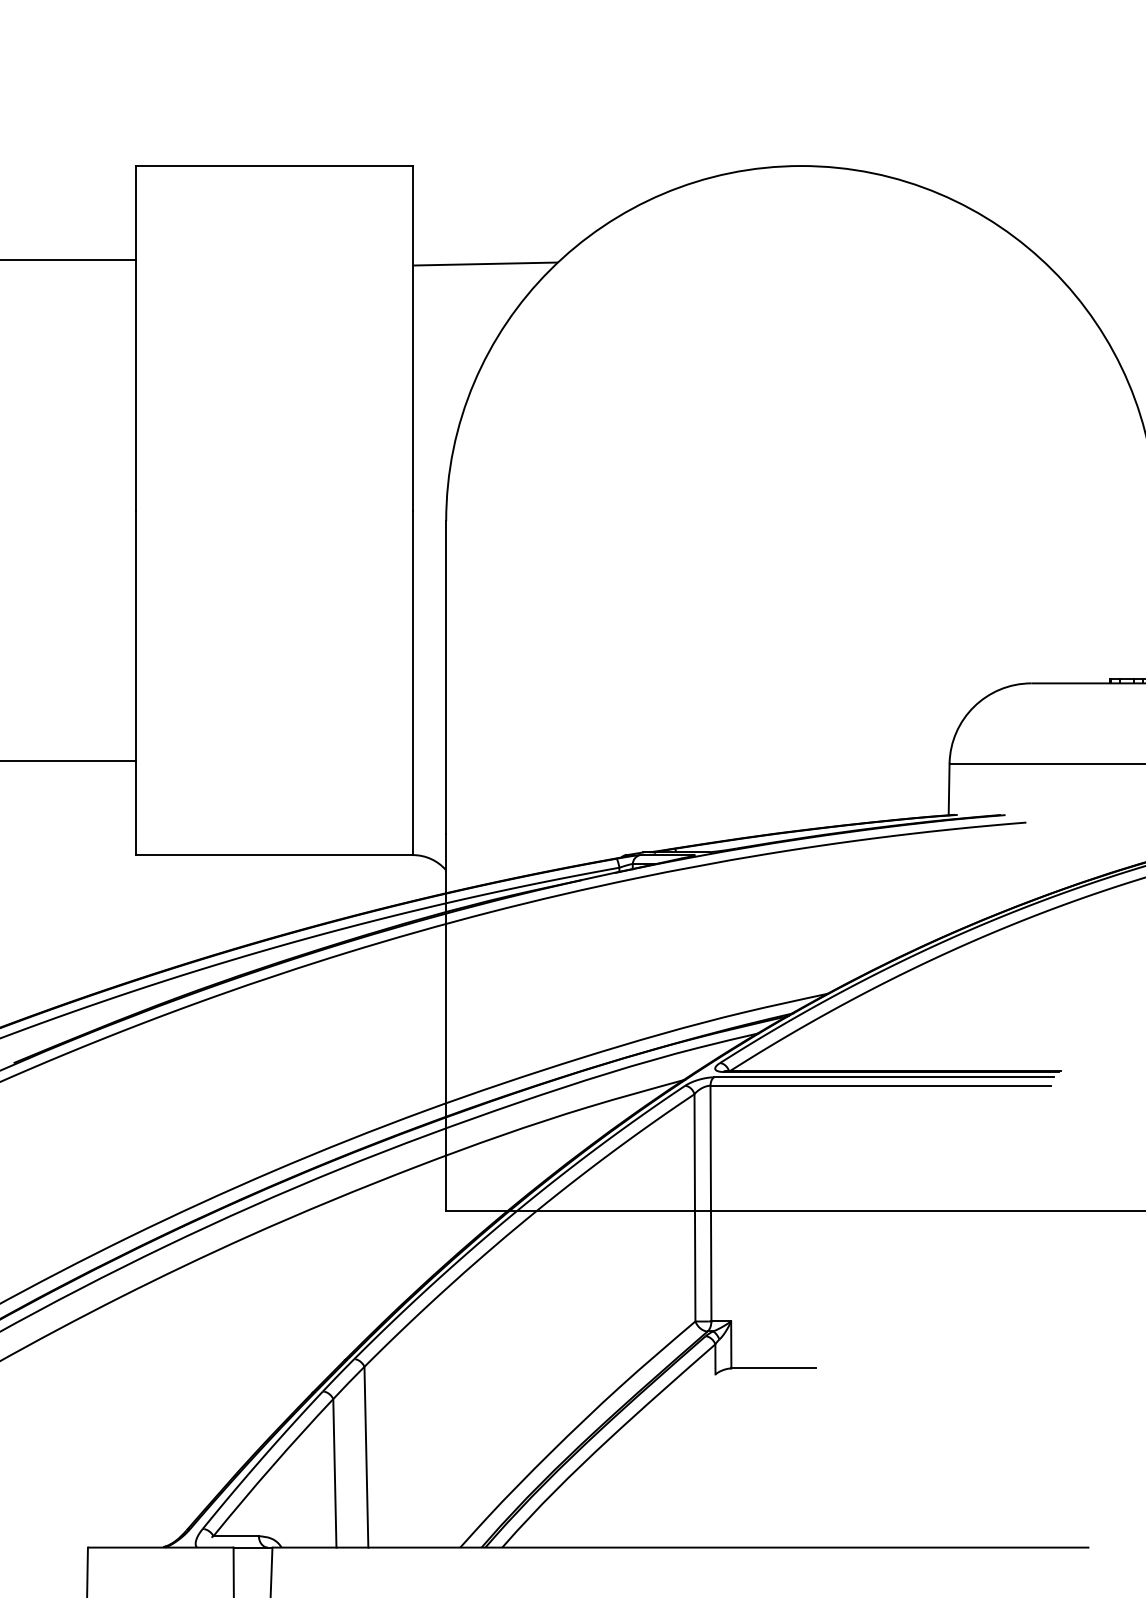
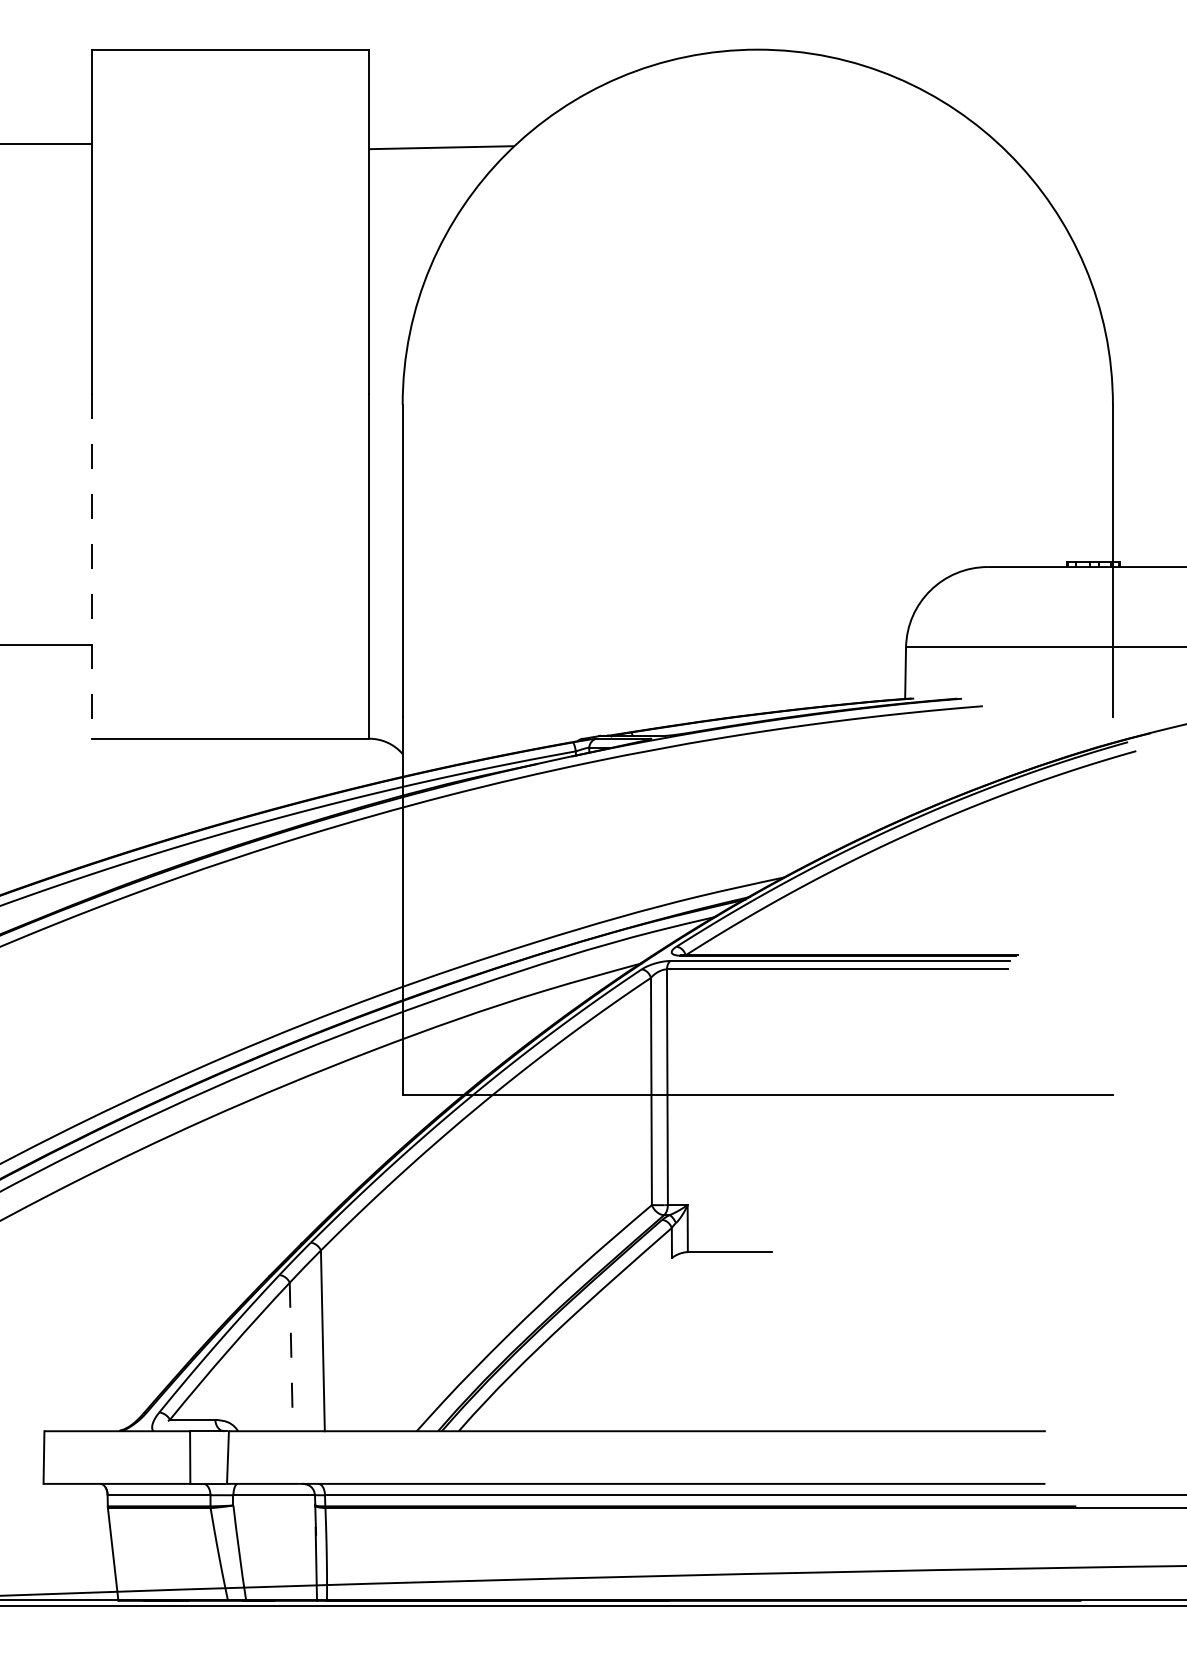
line: (136, 682) -> (92, 566), solid -> dashed
line: (335, 1473) -> (291, 1357), solid -> dashed

